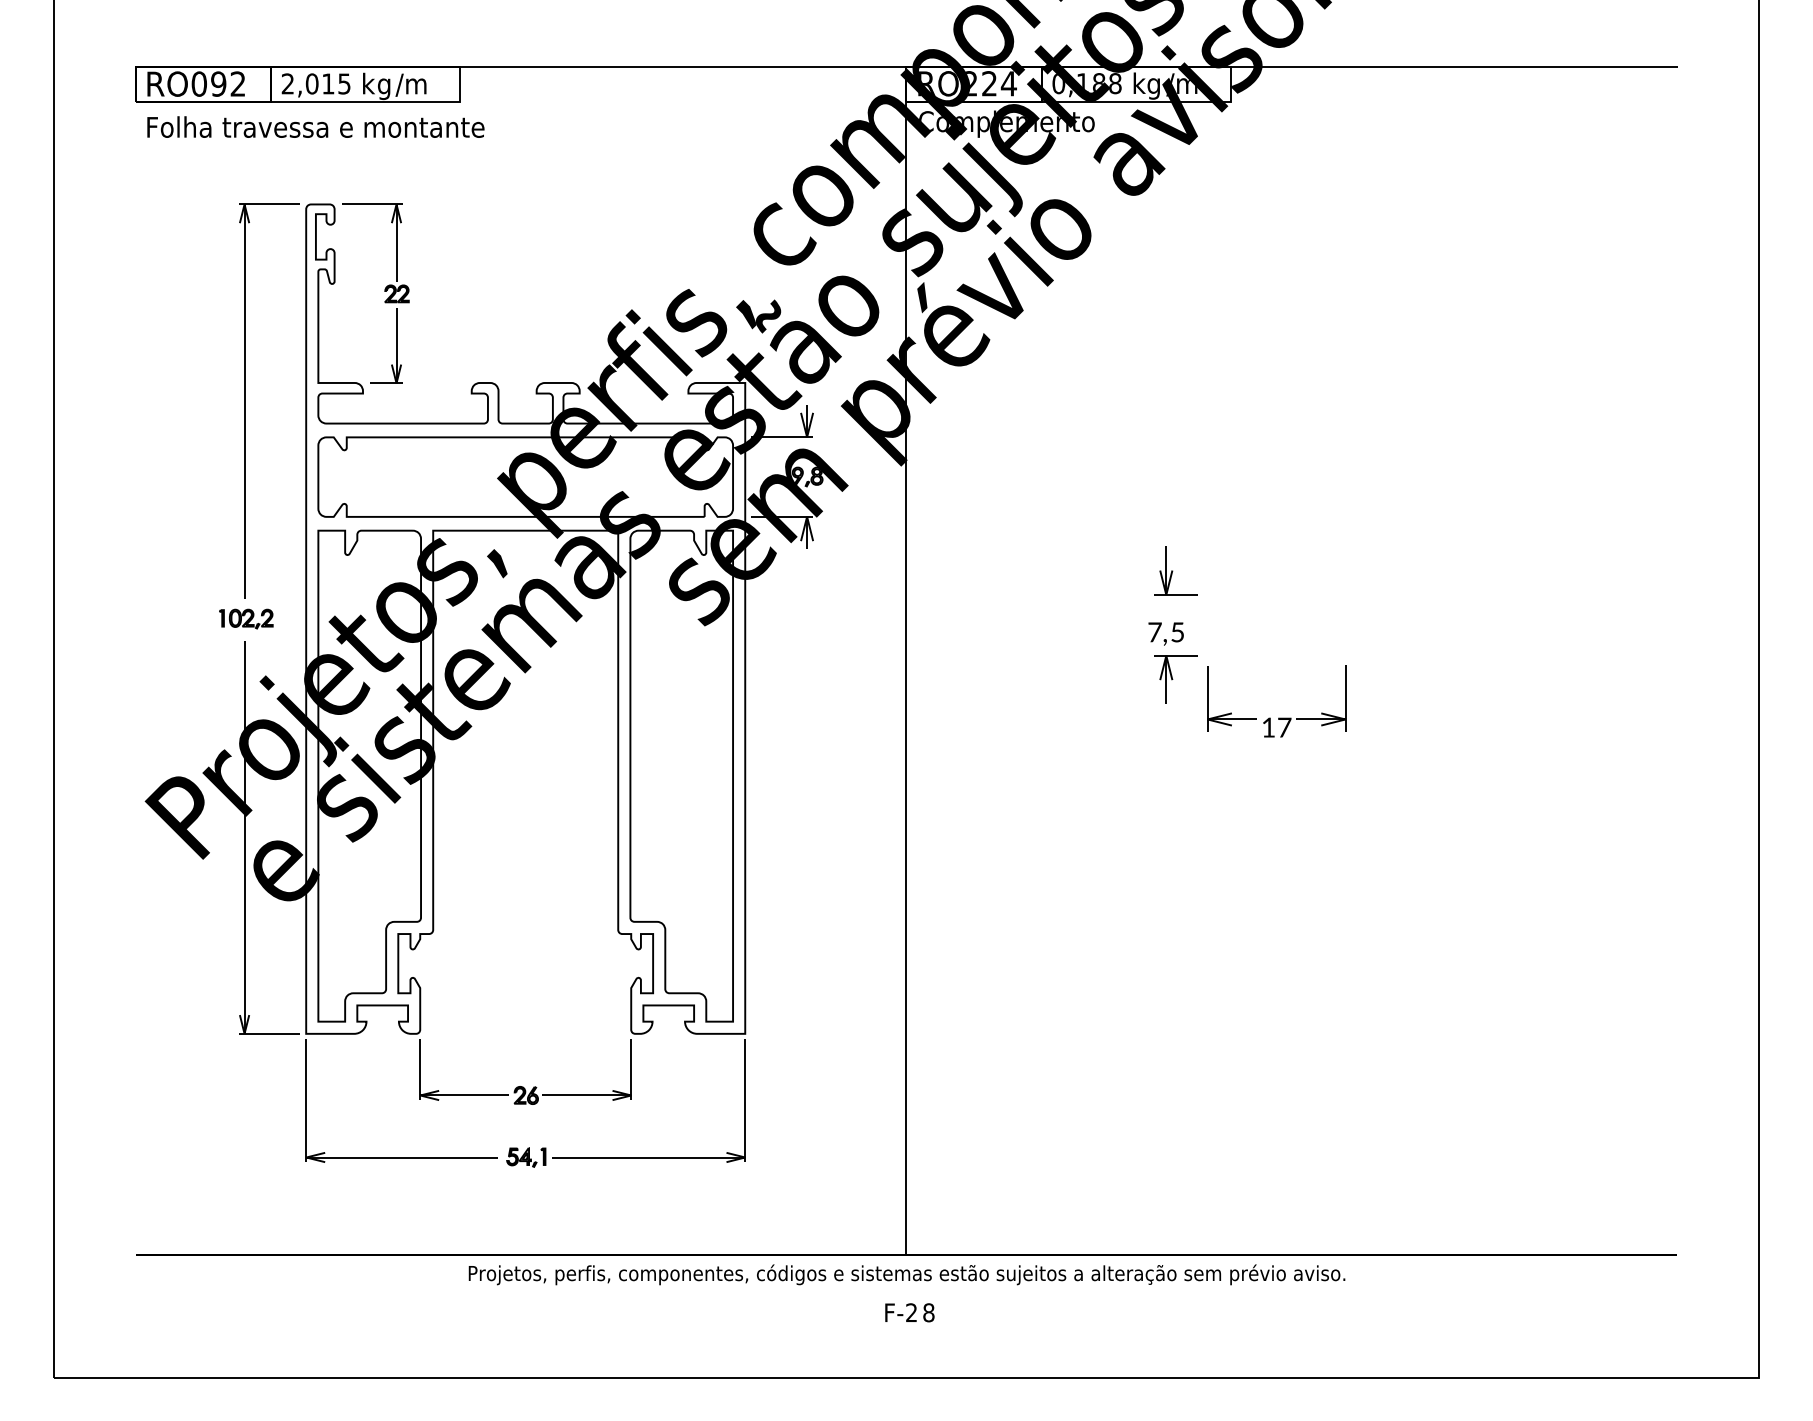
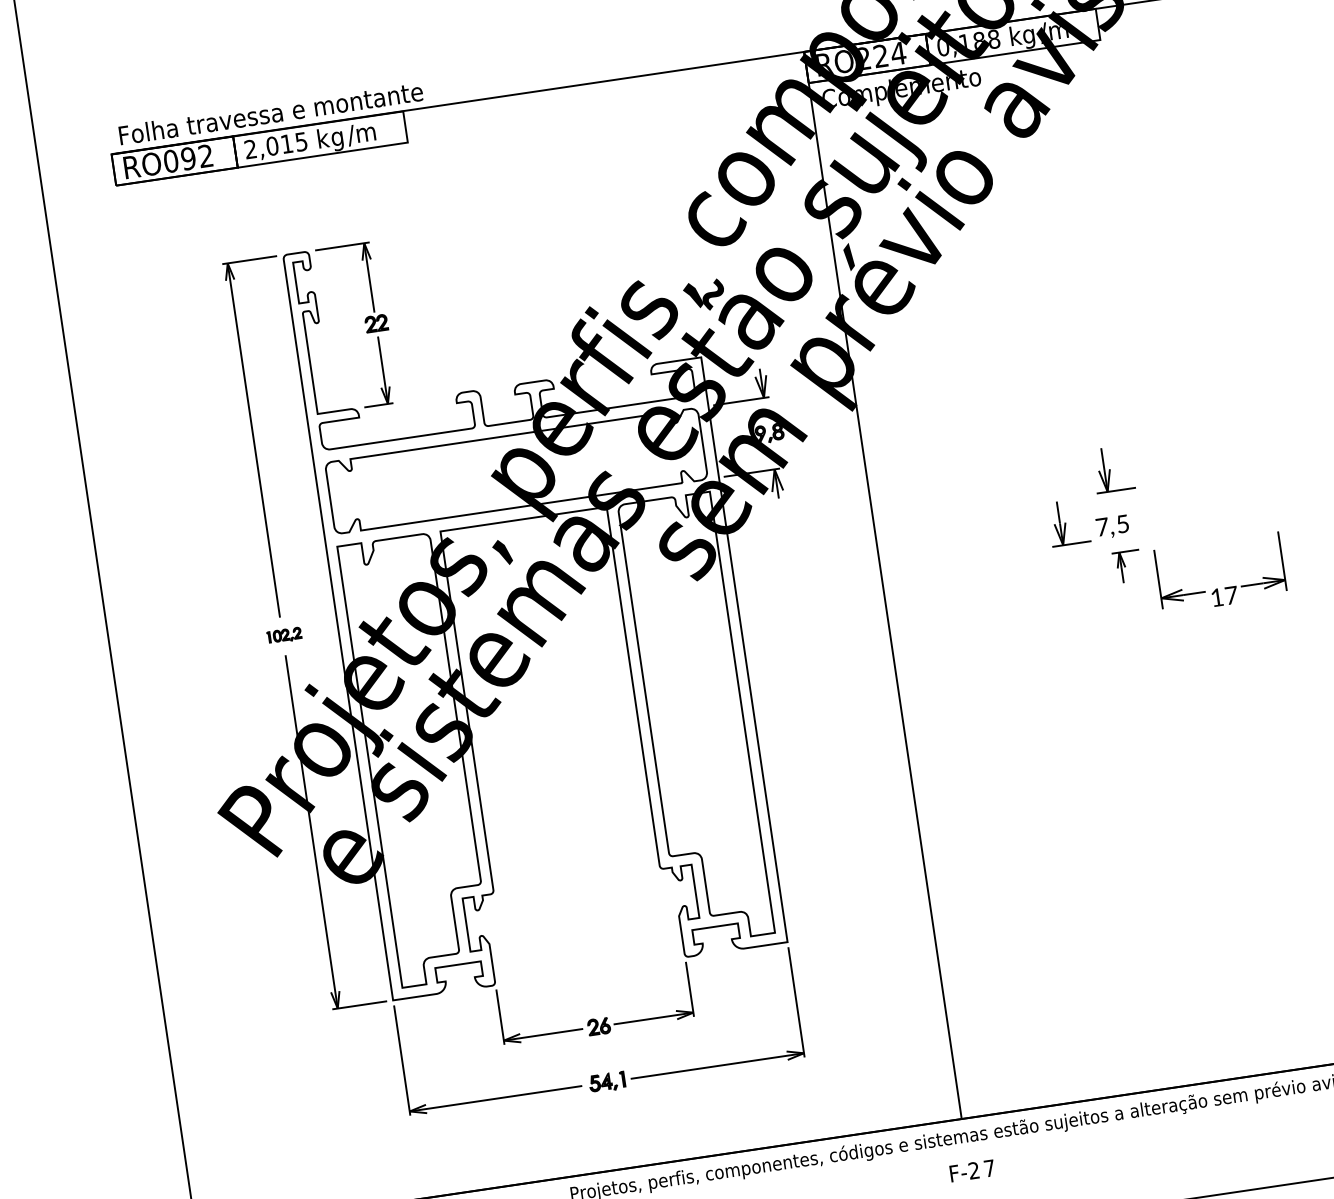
text: (315, 126) -> (270, 112), moved
part: (246, 618) -> (284, 635), size x0.7
part: (1118, 621) -> (1068, 522), added
part: (1175, 679) -> (1127, 566), size x0.7
text: (928, 1312) -> (989, 1168), 8 -> 7

